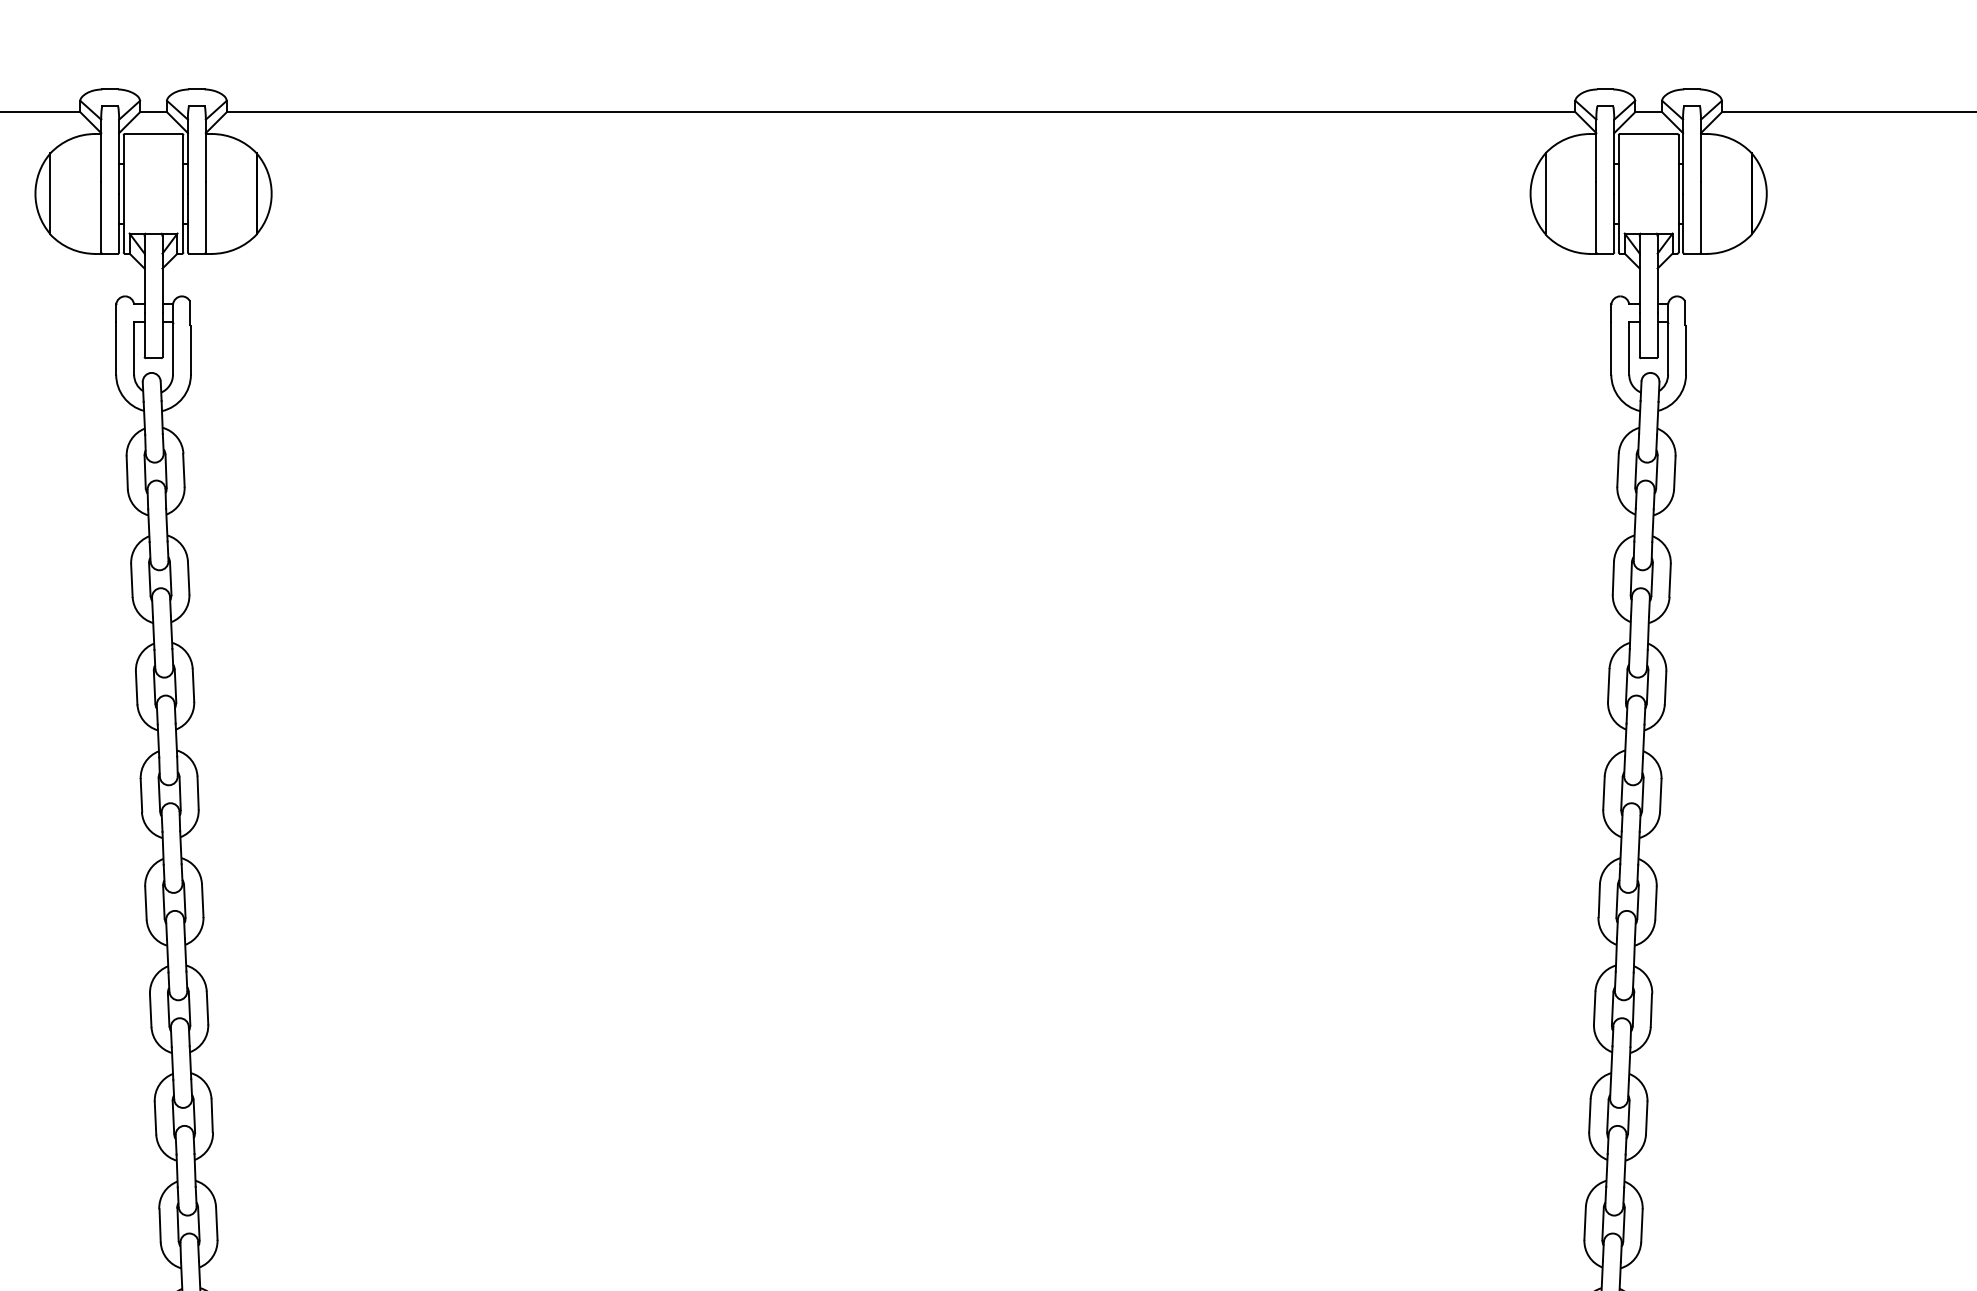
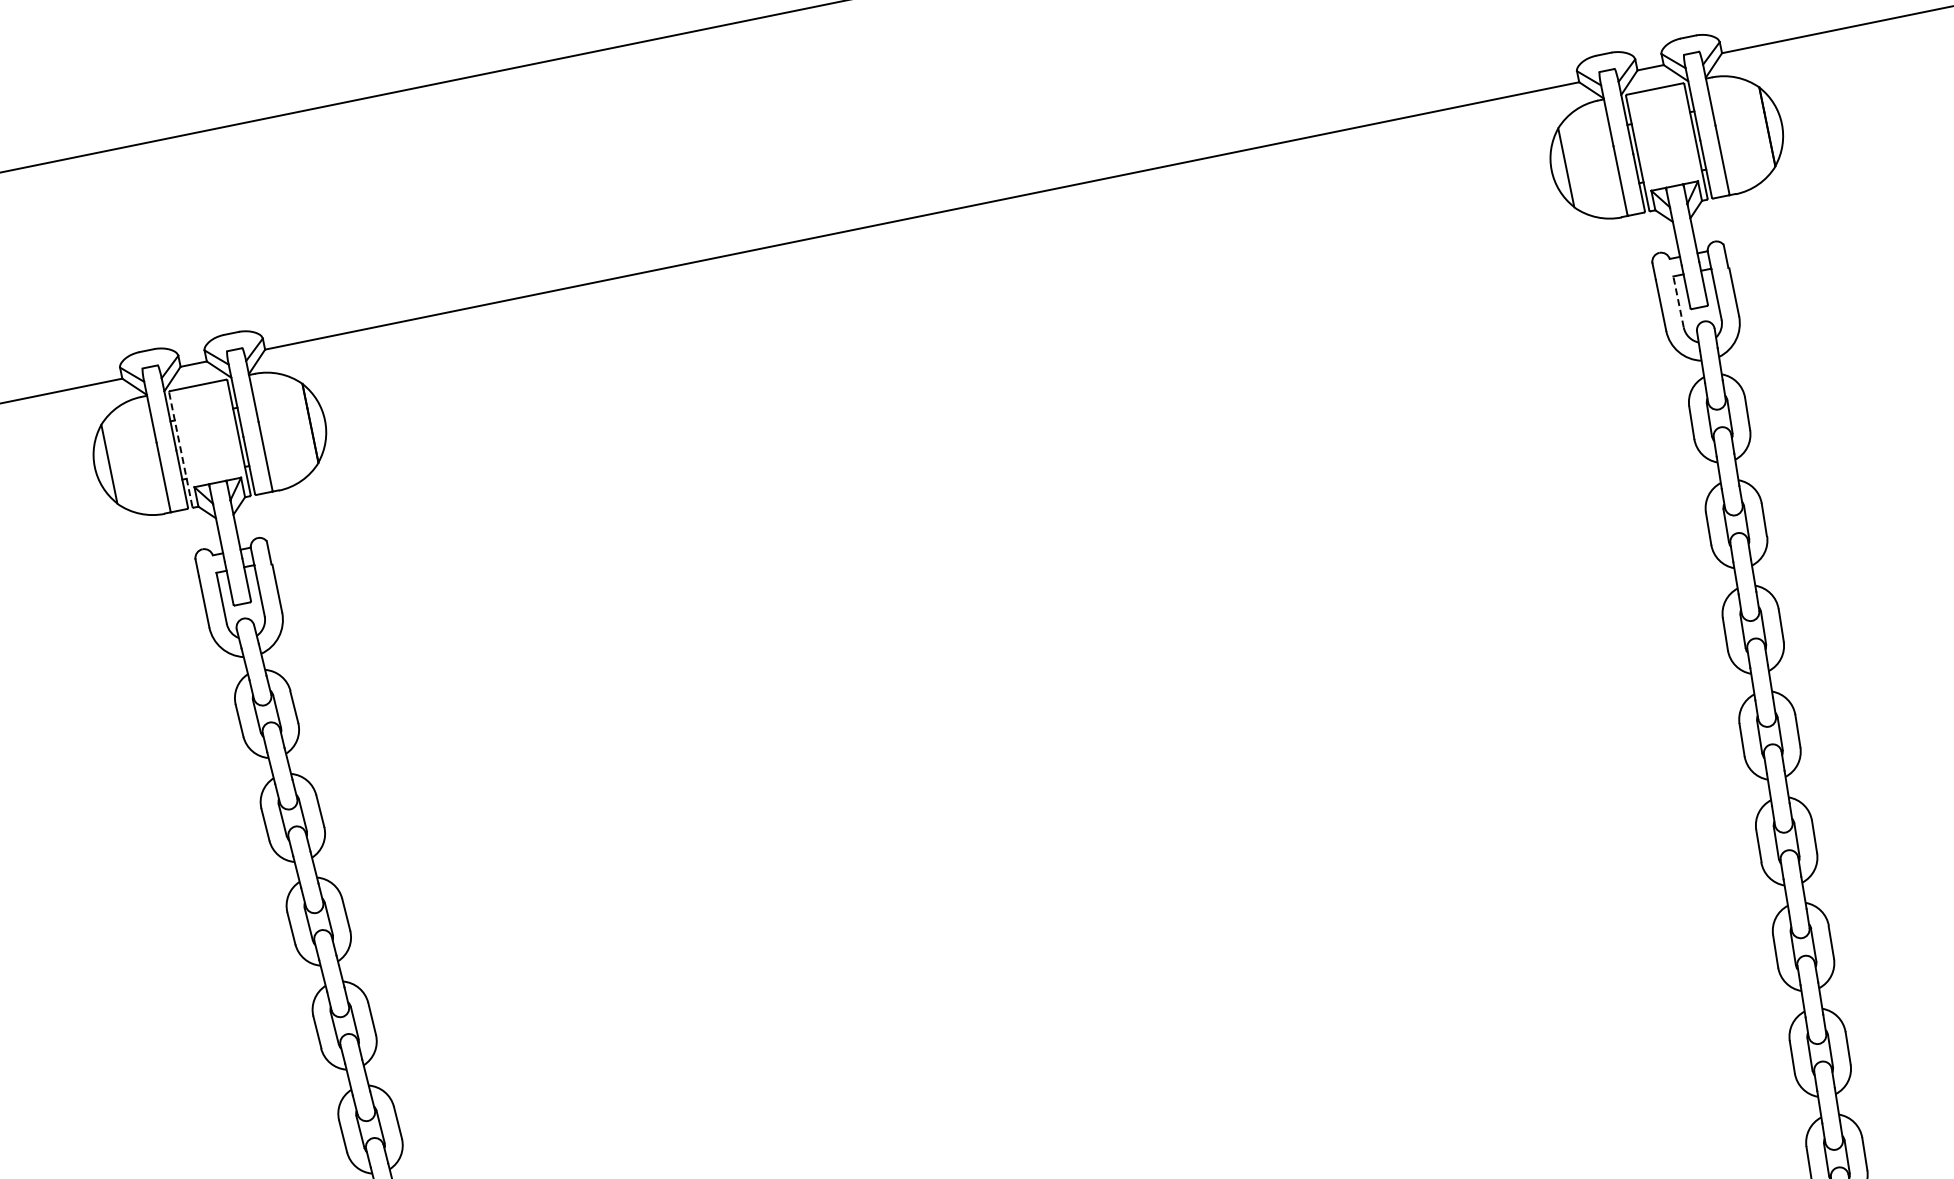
line: (123, 193) -> (180, 449), solid -> dashed
line: (1629, 348) -> (1678, 301), solid -> dashed

